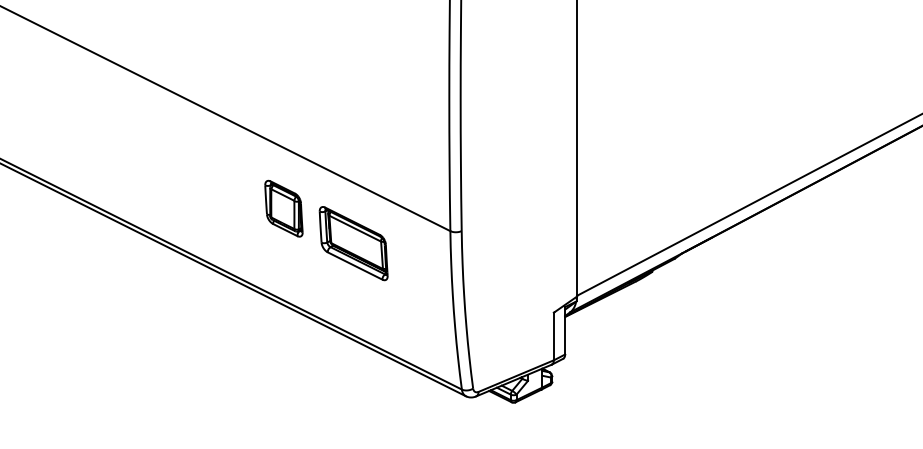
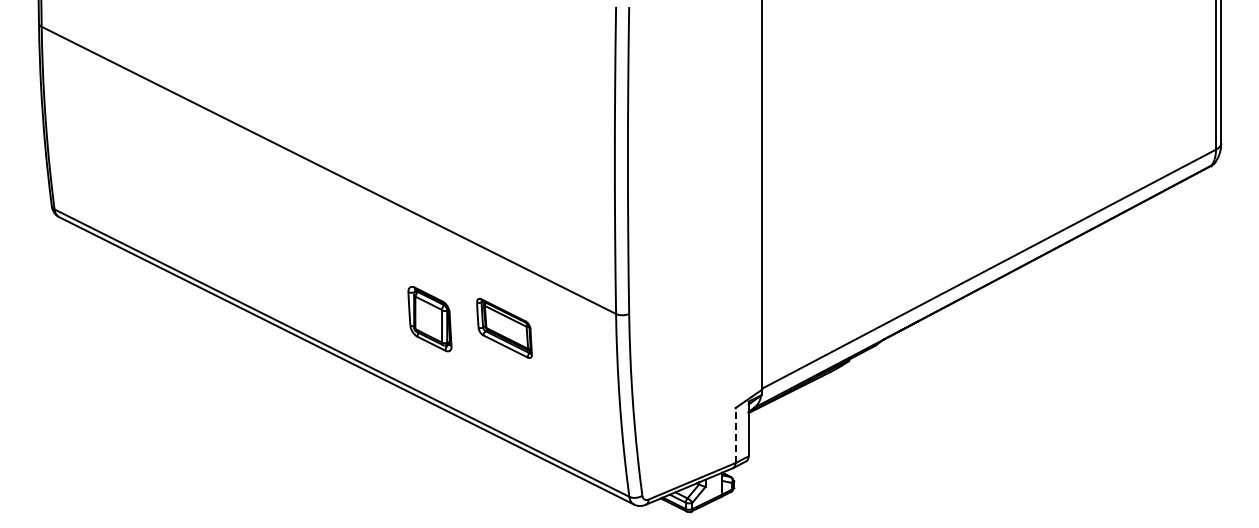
part: (283, 209) -> (429, 319), moved
part: (353, 243) -> (504, 328), size x0.7
line: (553, 336) -> (735, 435), solid -> dashed

